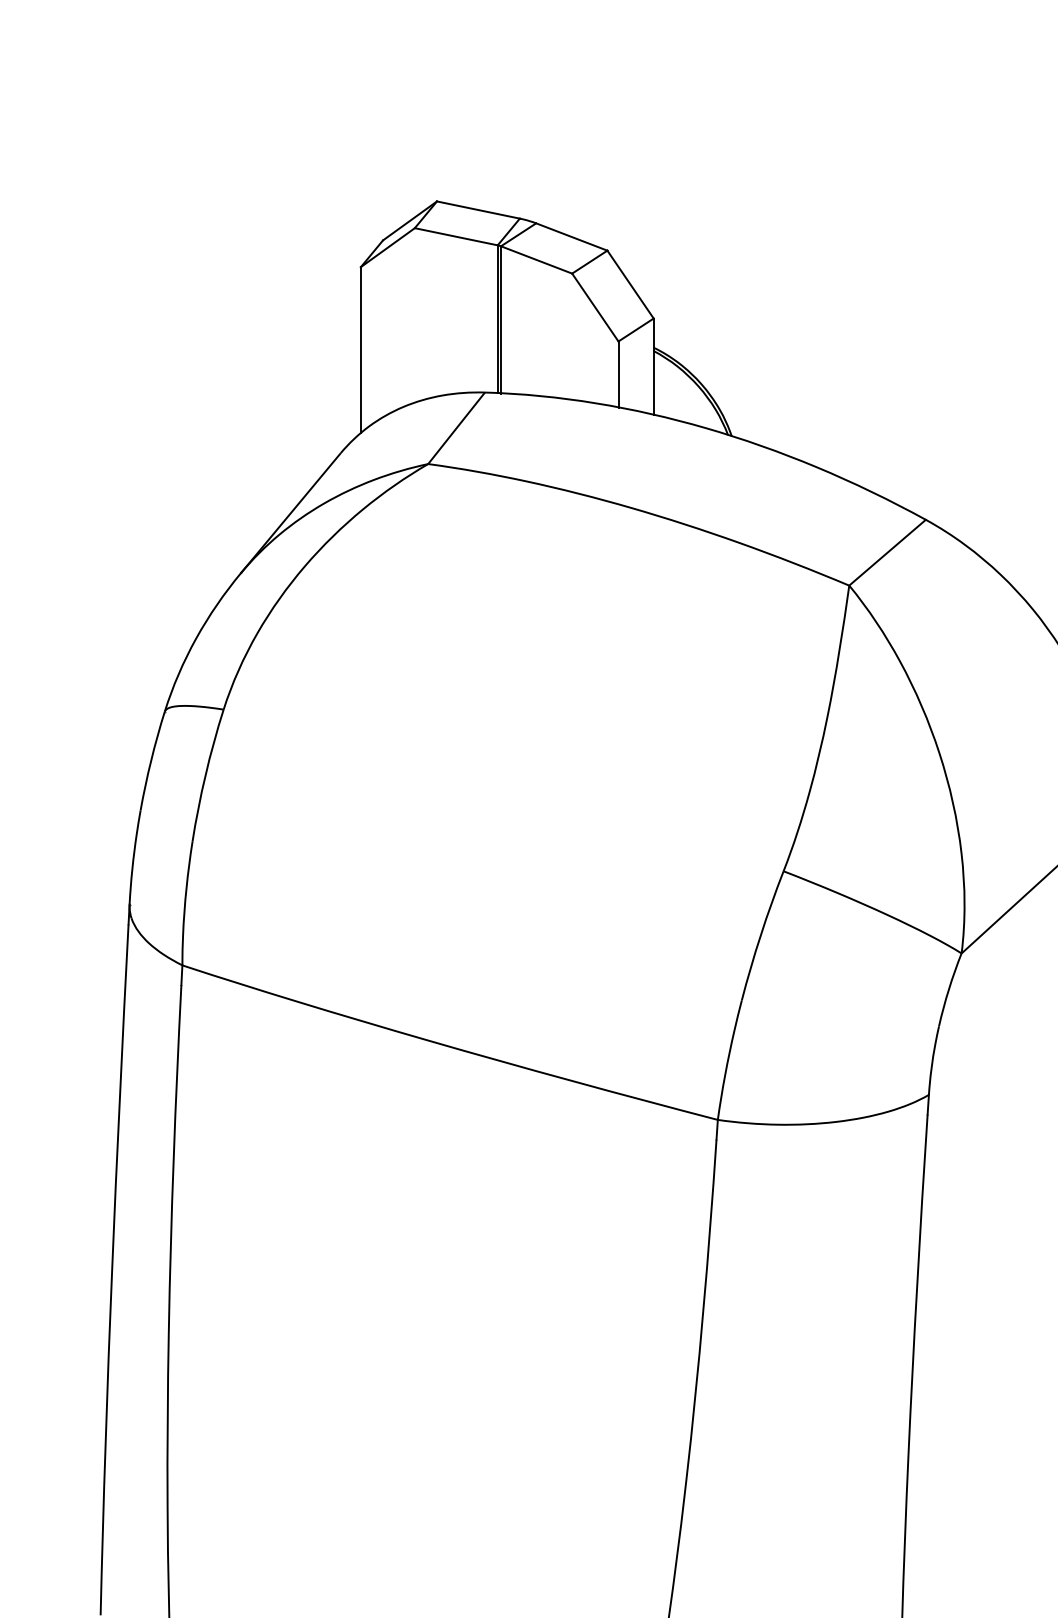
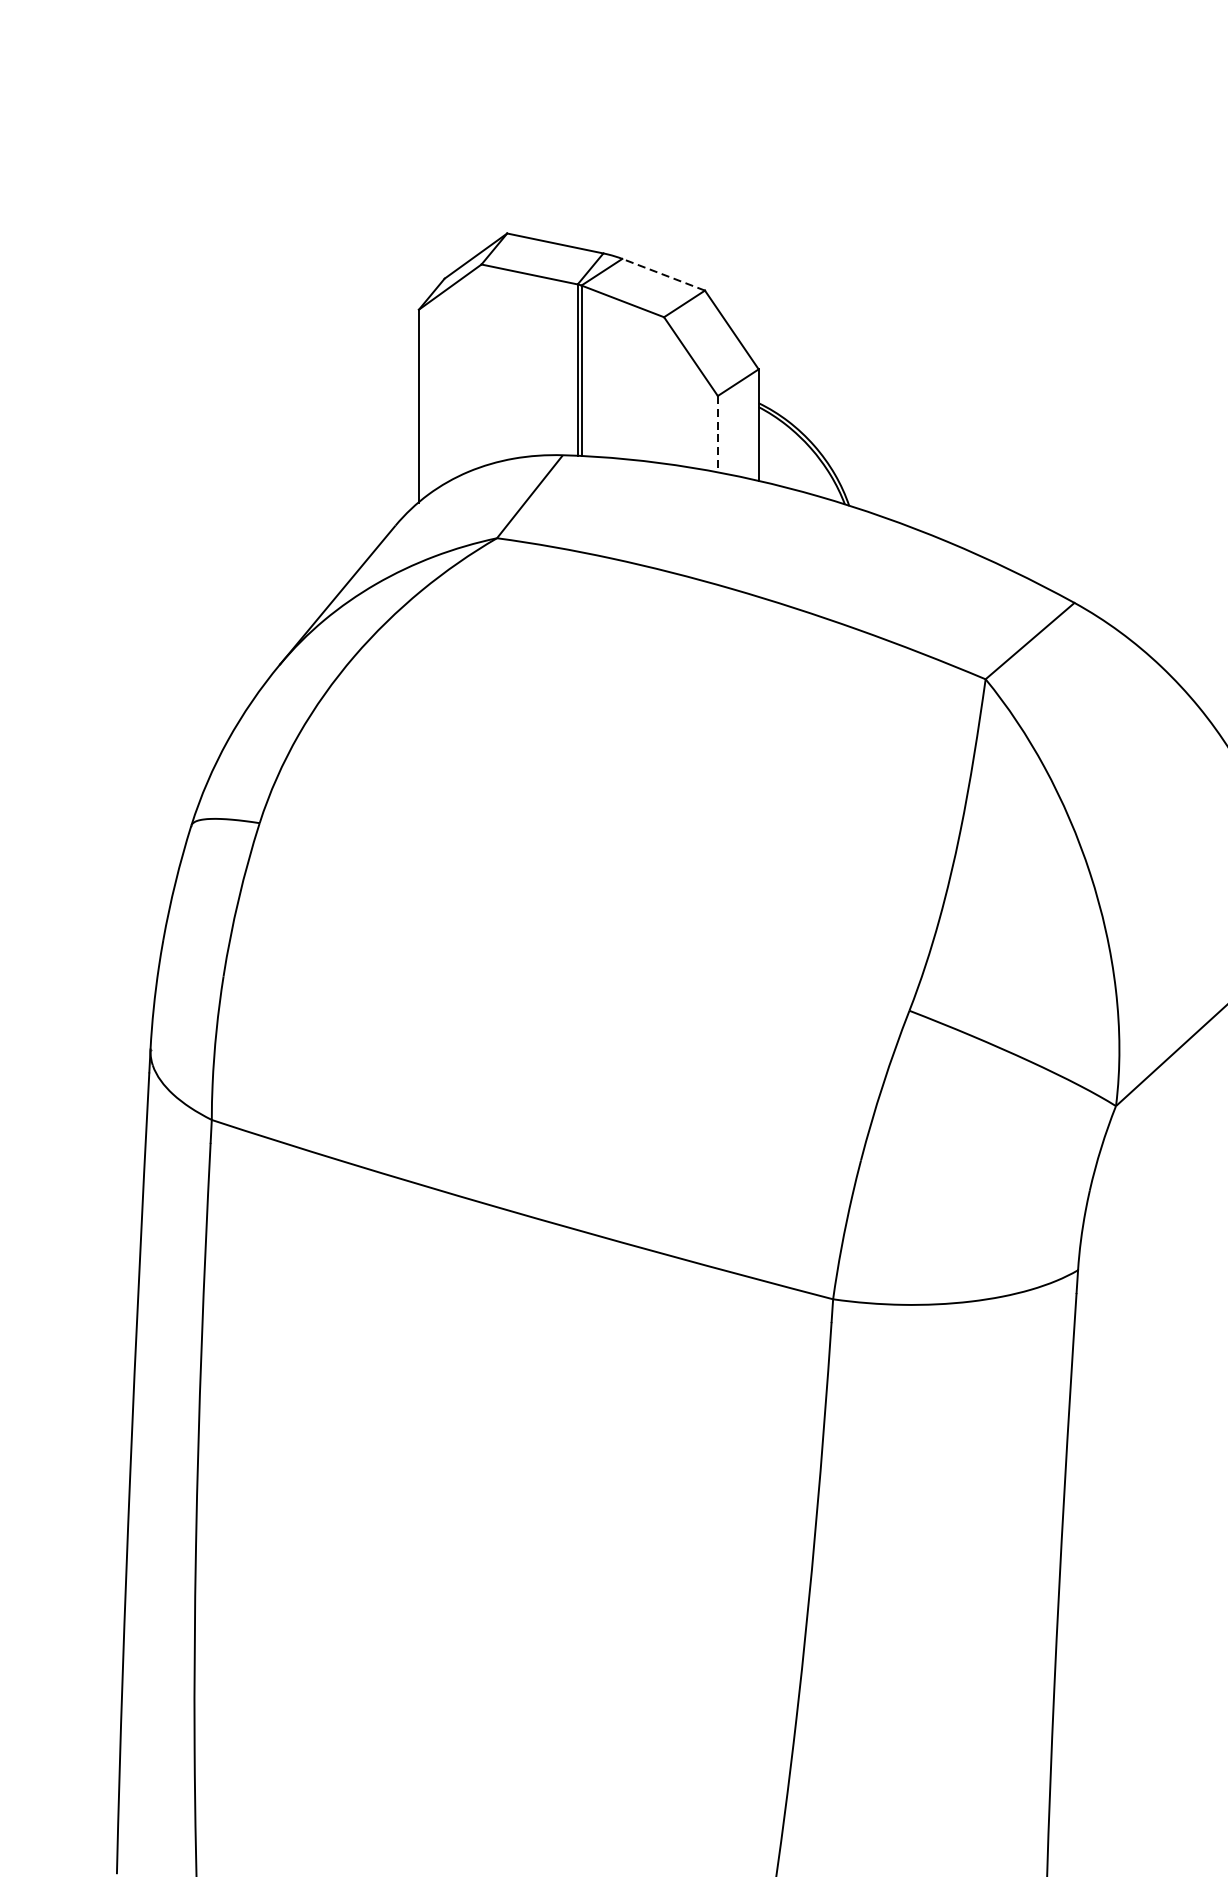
line: (571, 236) -> (663, 274), solid -> dashed
line: (618, 375) -> (717, 435), solid -> dashed

